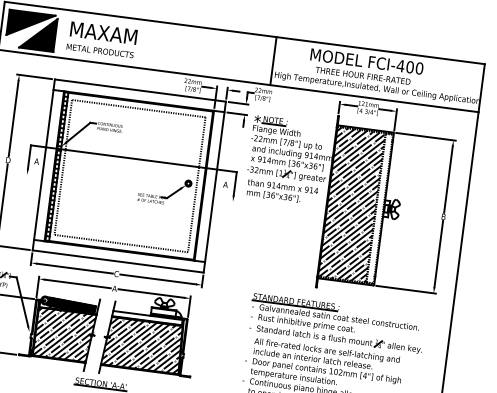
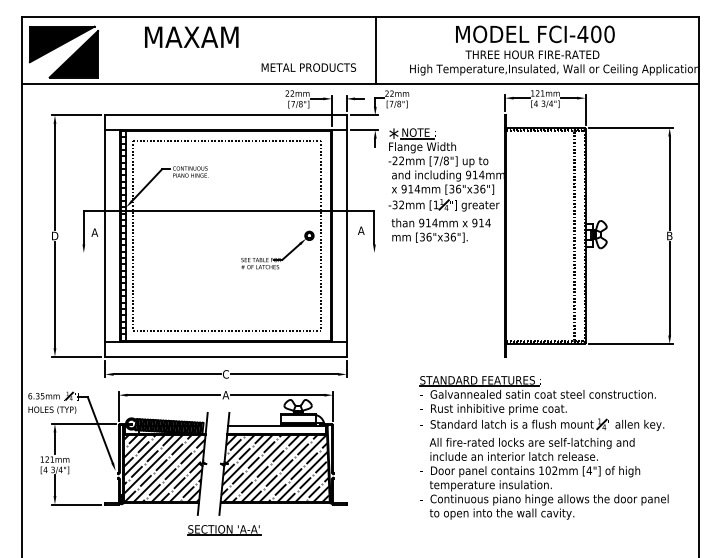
text: (103, 32) -> (191, 36), moved
text: (99, 50) -> (308, 67), moved
line: (273, 61) -> (376, 50), moved
hatch: (351, 204) -> (539, 235), removed

